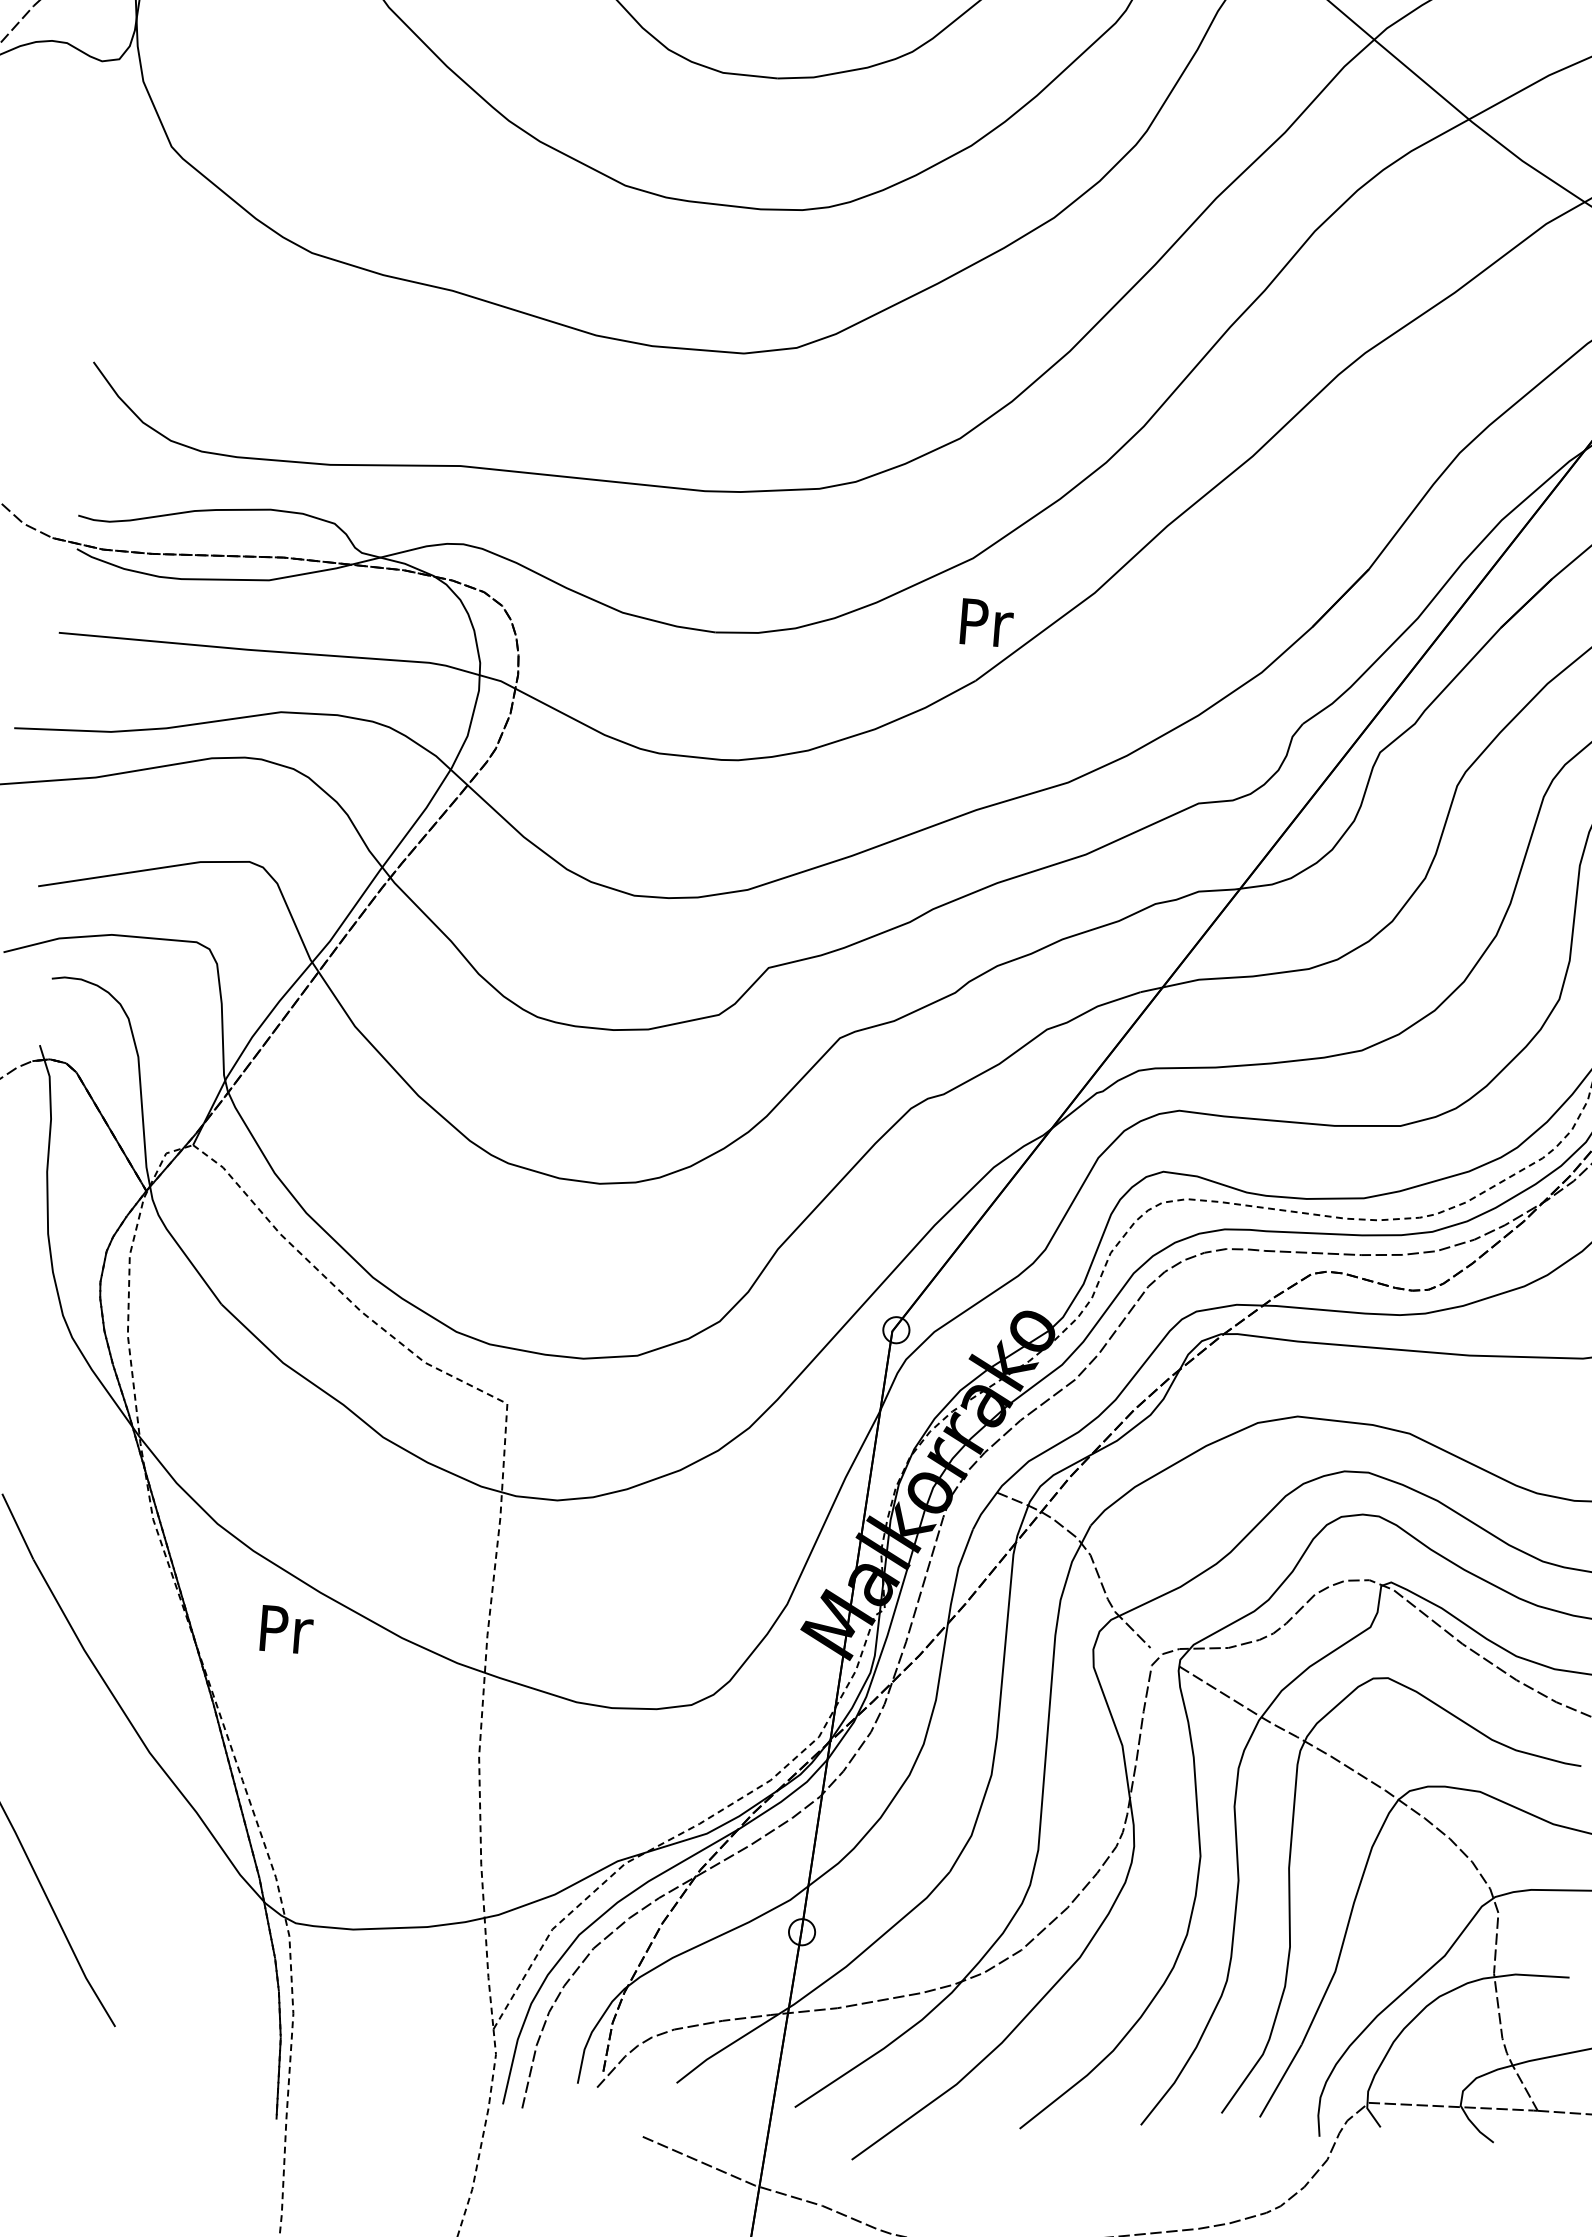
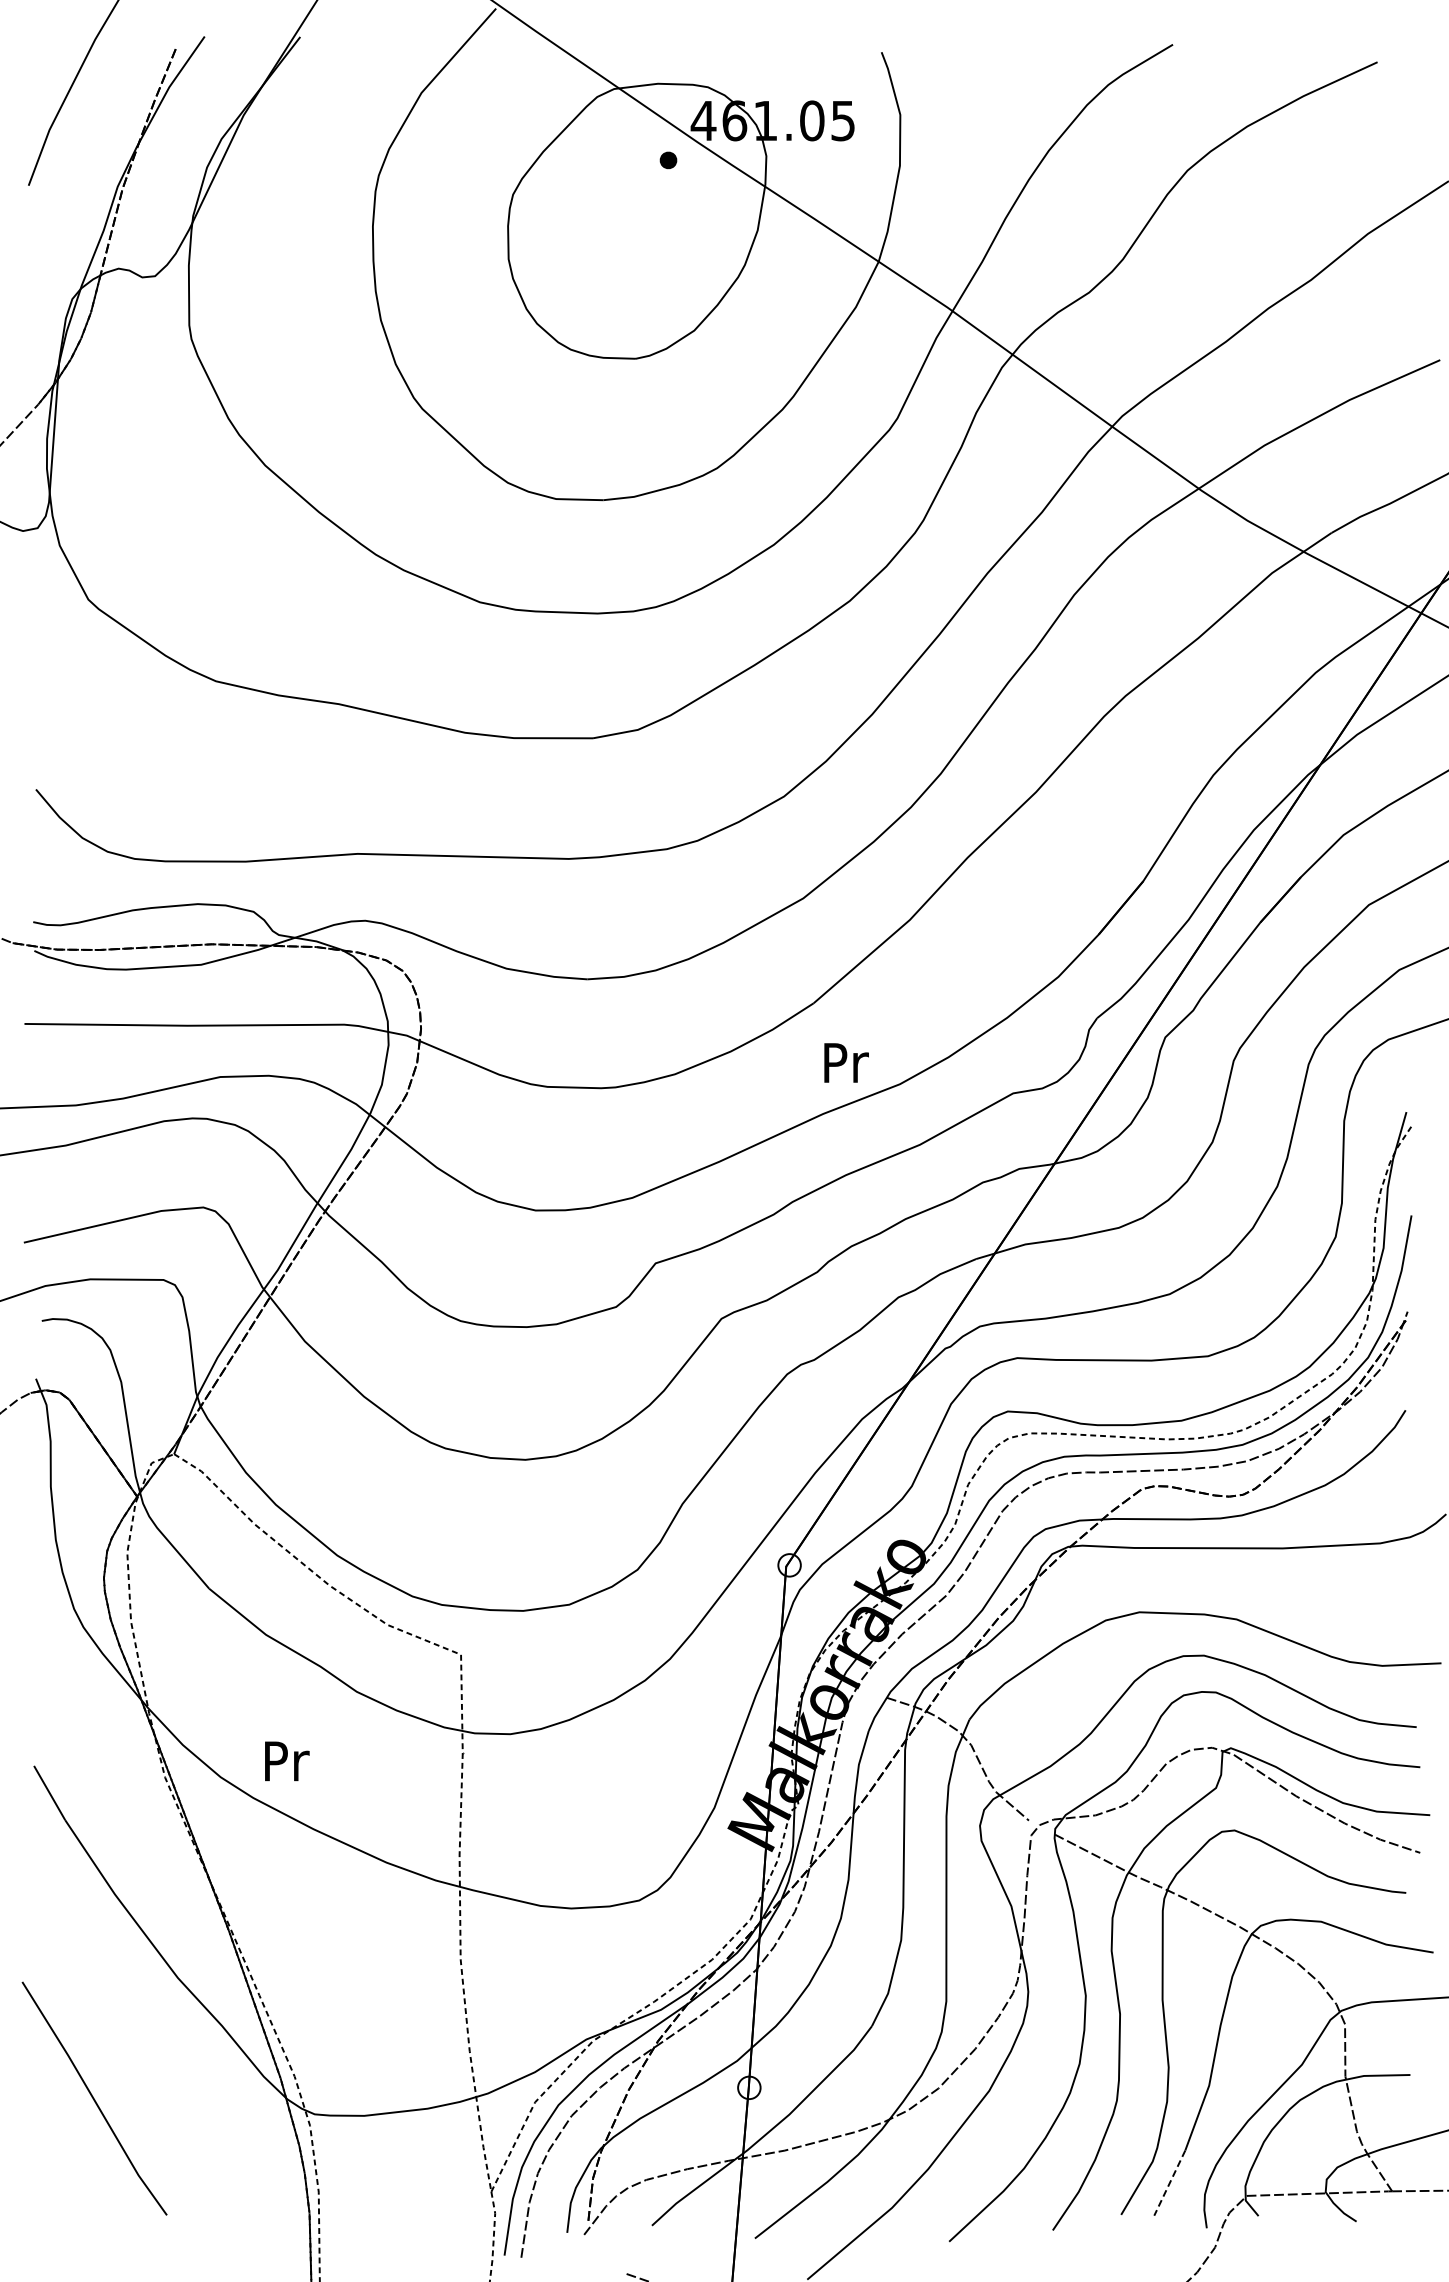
text: (986, 622) -> (846, 1062), moved
text: (287, 1630) -> (287, 1761), moved
line: (1280, 2081) -> (1169, 2183), solid -> dashed

